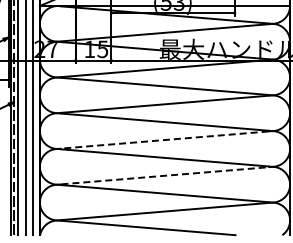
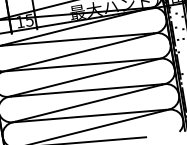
line: (164, 140) -> (84, 78), dashed -> solid
line: (164, 175) -> (88, 103), dashed -> solid

